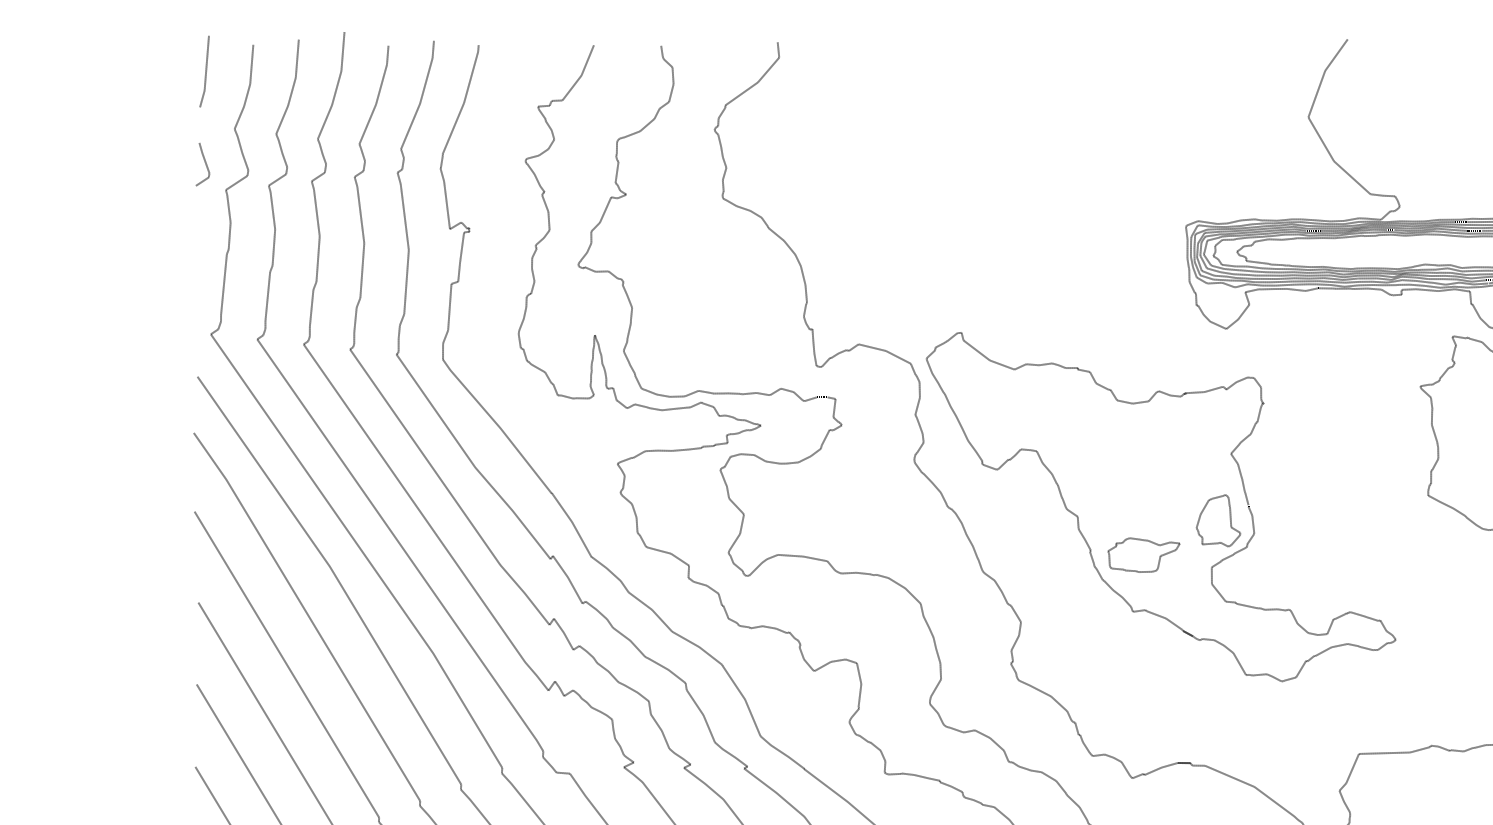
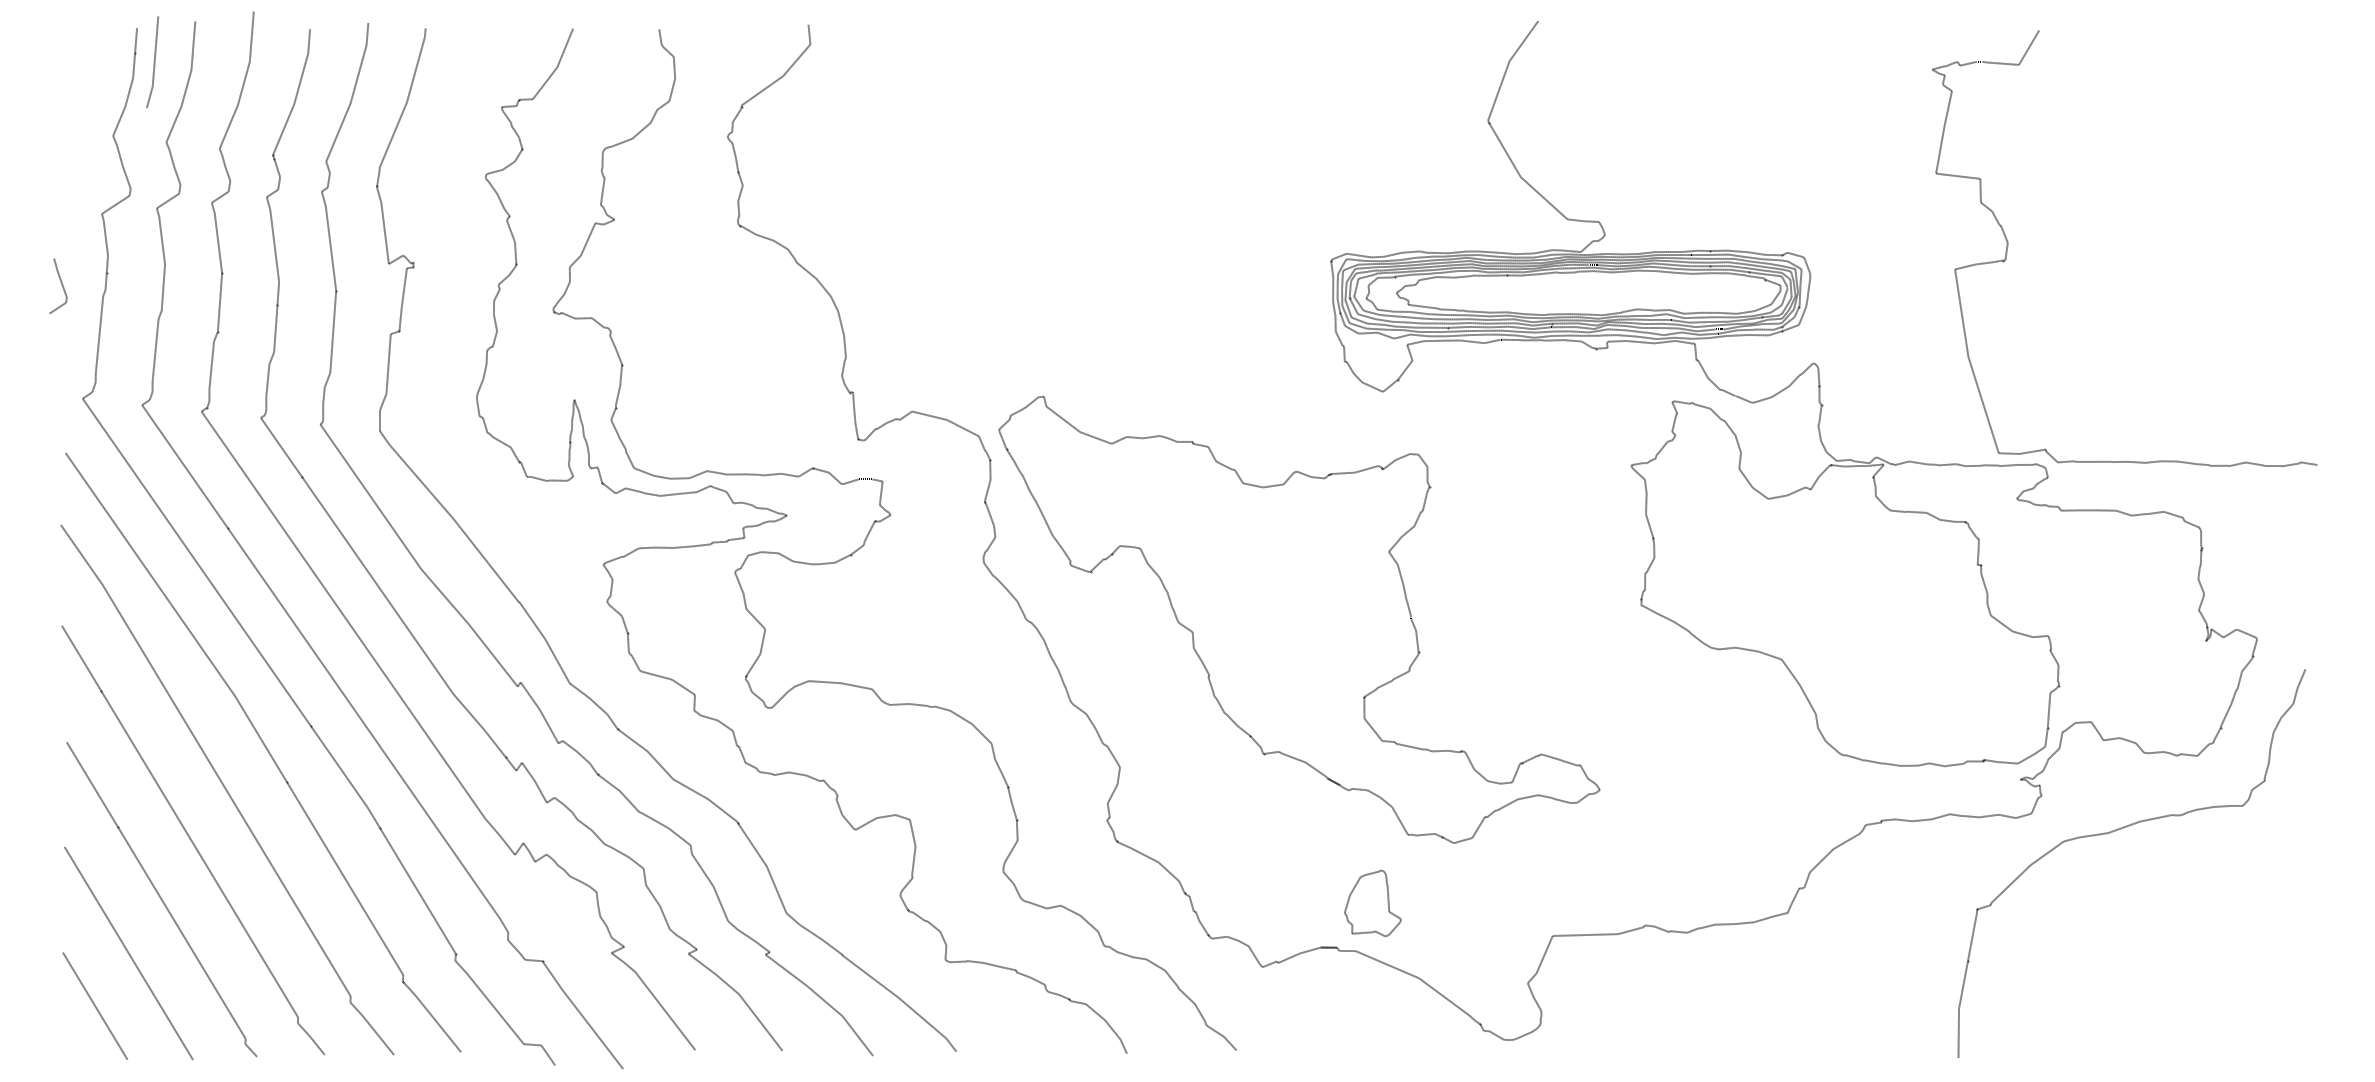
line: (205, 70) -> (153, 61), moved
curve: (205, 163) -> (61, 285), moved
part: (1218, 520) -> (1372, 902), moved
part: (1144, 555) -> (1277, 681), removed

